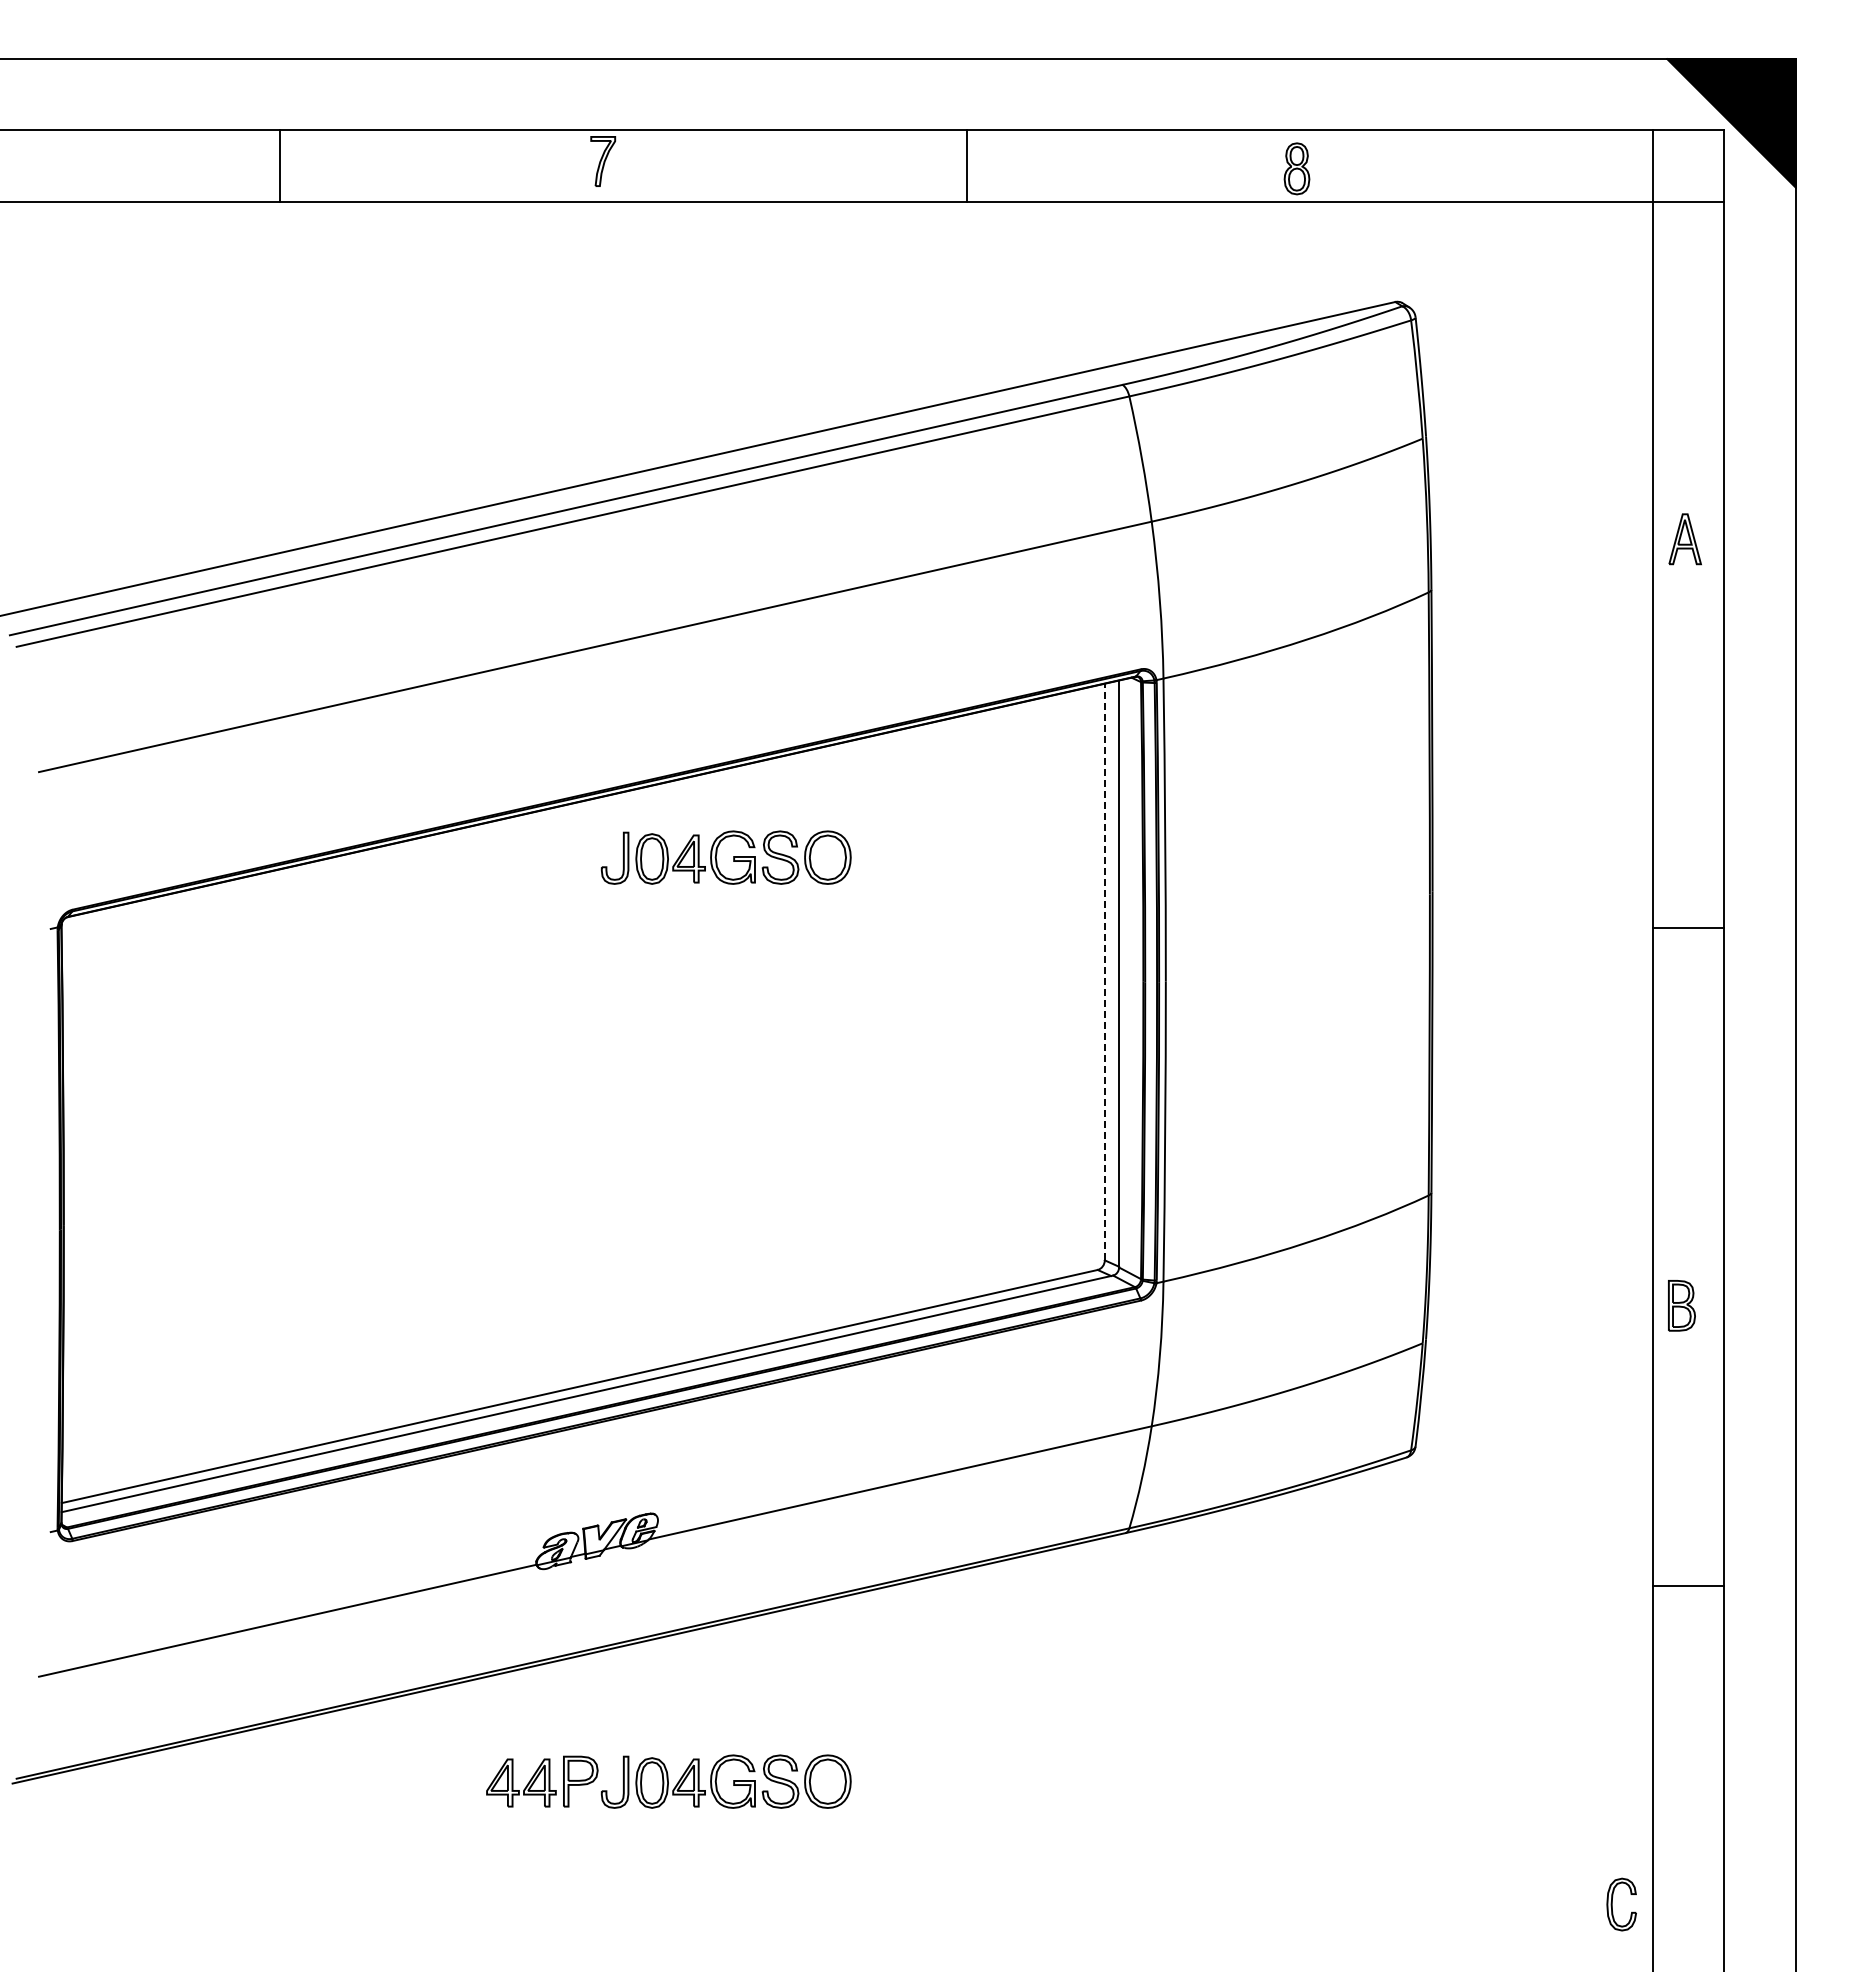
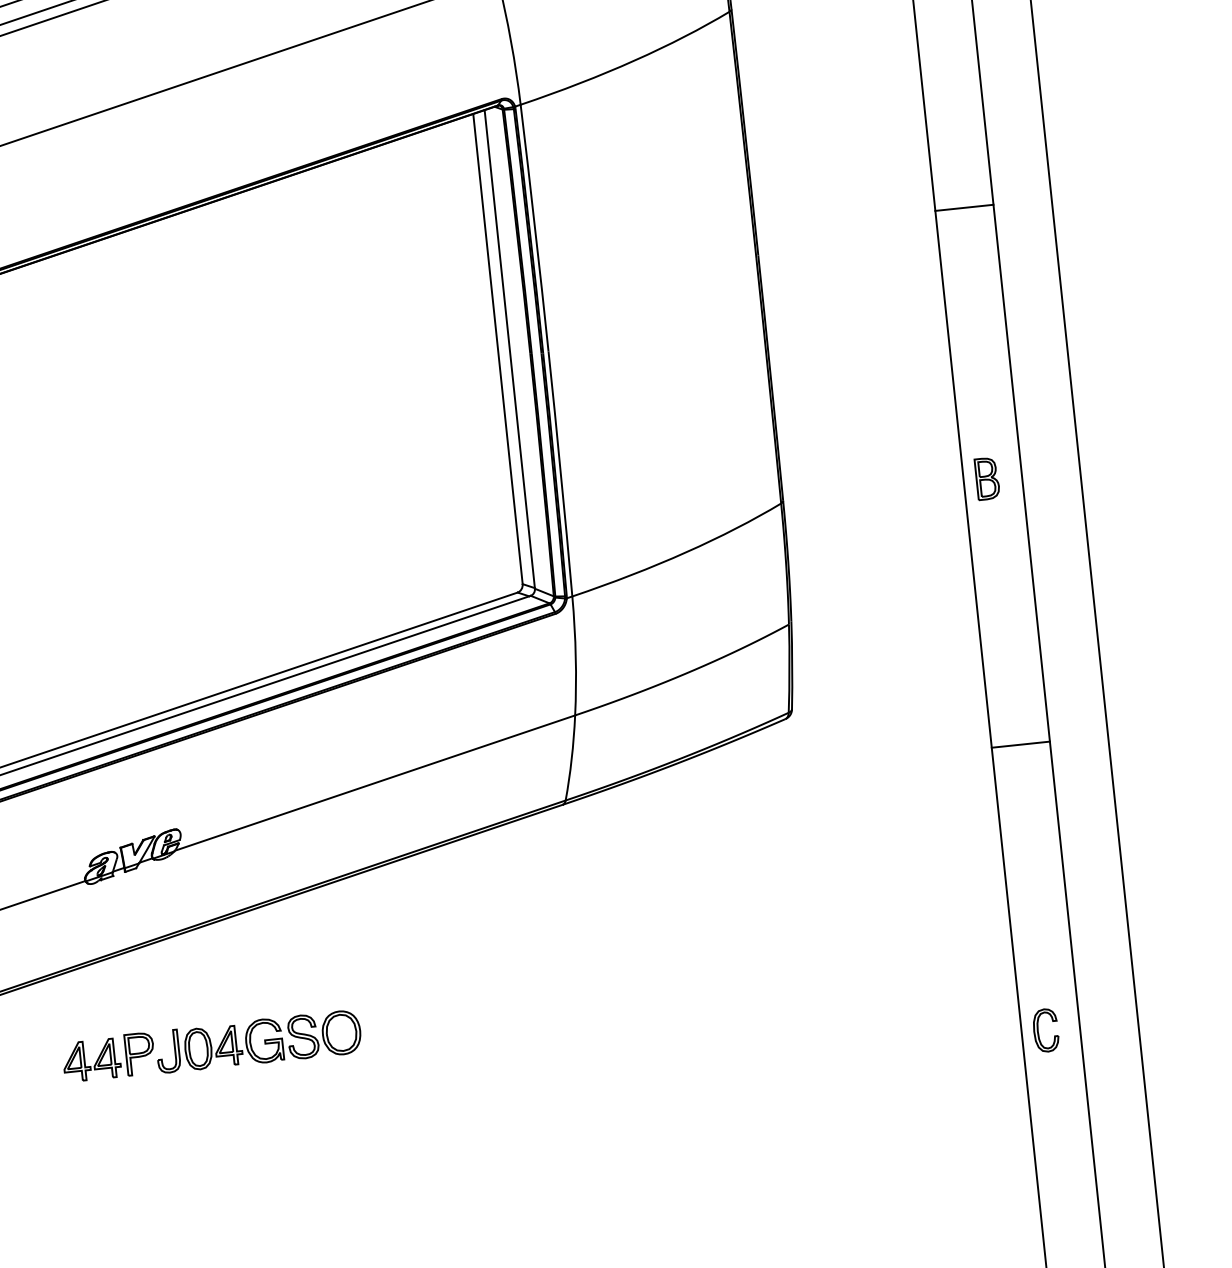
part: (733, 857) -> (185, 287), removed
line: (1688, 928) -> (964, 208), moved
line: (1104, 971) -> (497, 348), dashed -> solid
part: (1681, 1305) -> (986, 478), moved
line: (1688, 1585) -> (1020, 744), moved
part: (1612, 1904) -> (1038, 1031), moved

